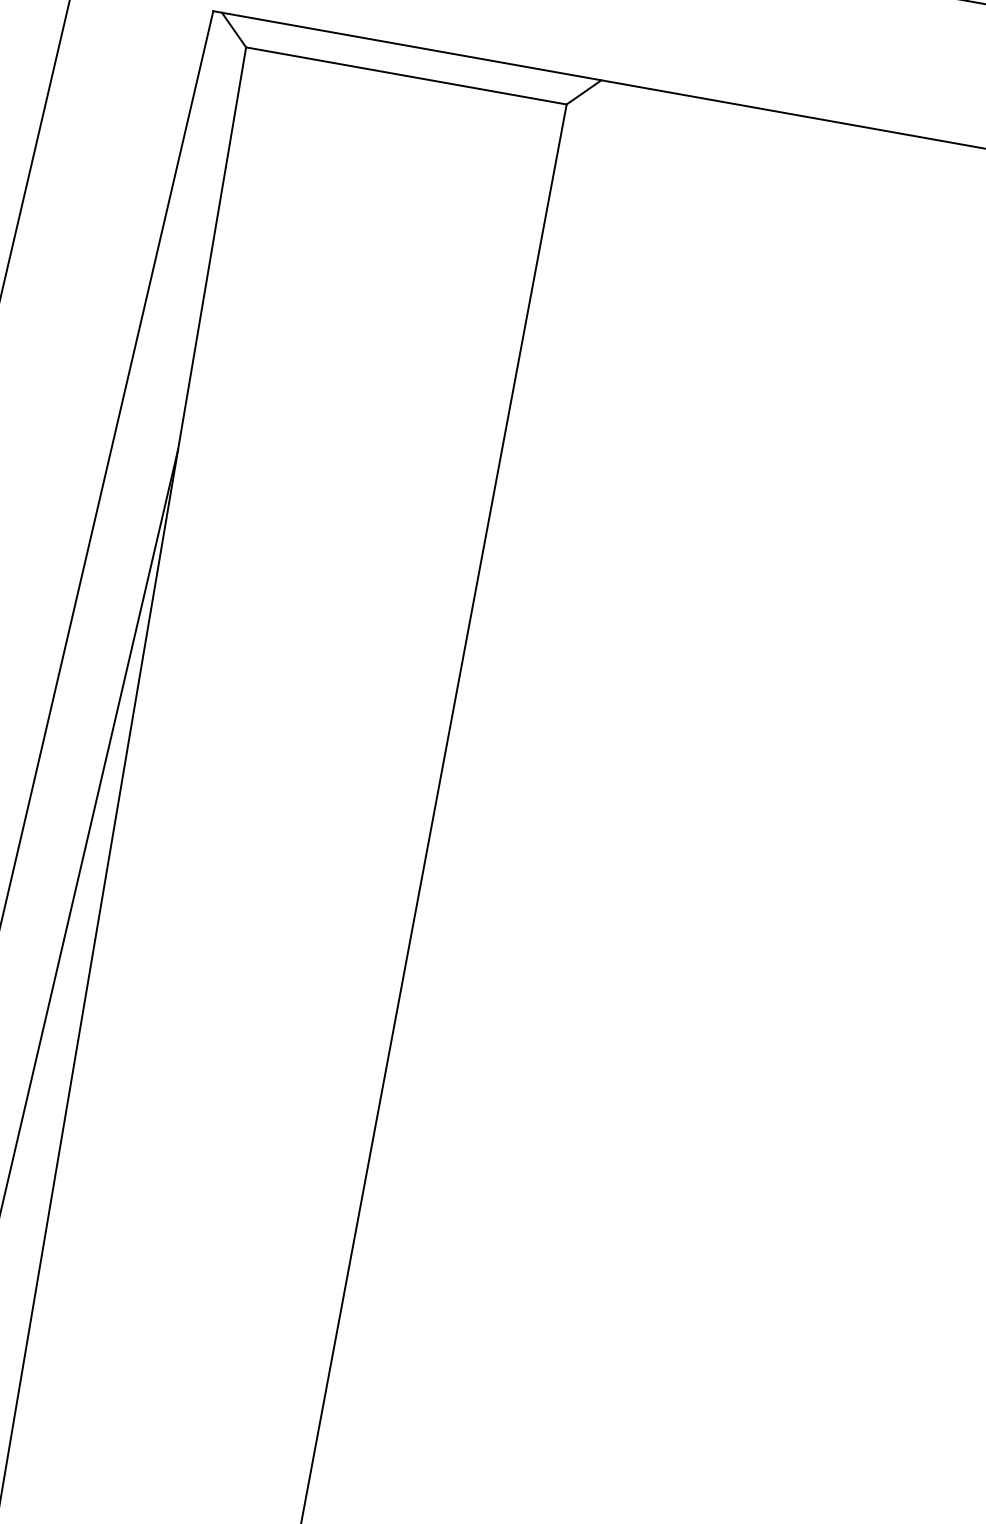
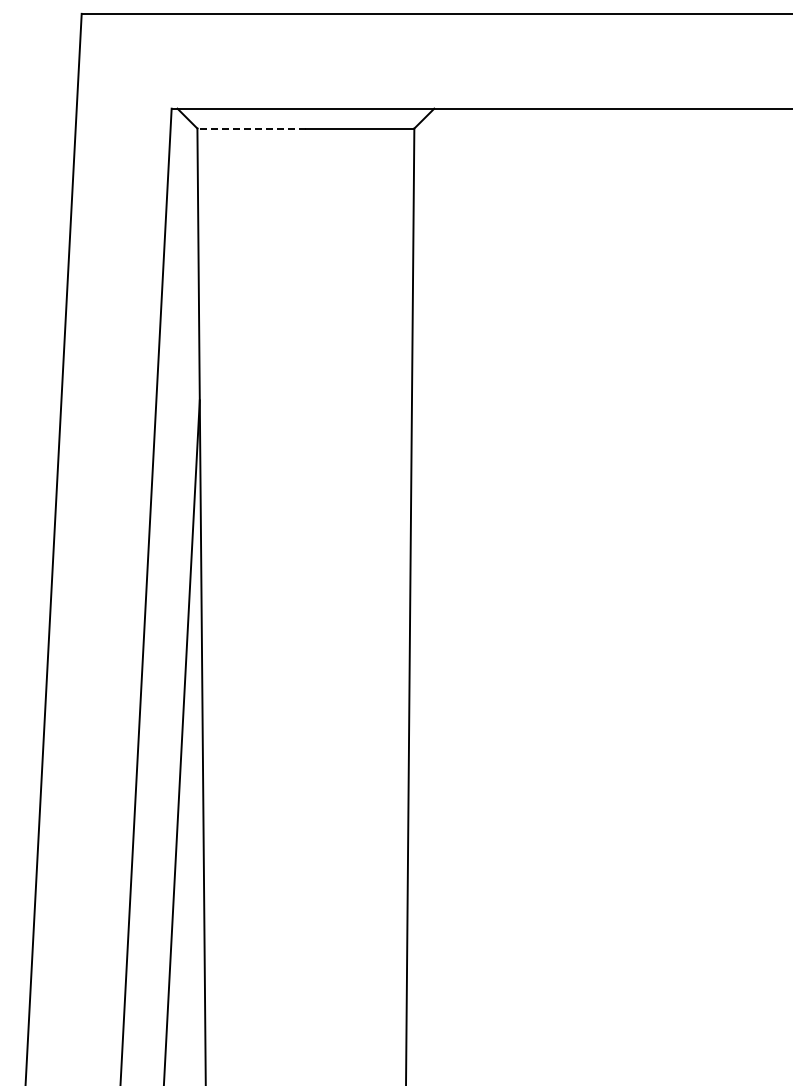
line: (326, 61) -> (251, 128), solid -> dashed

